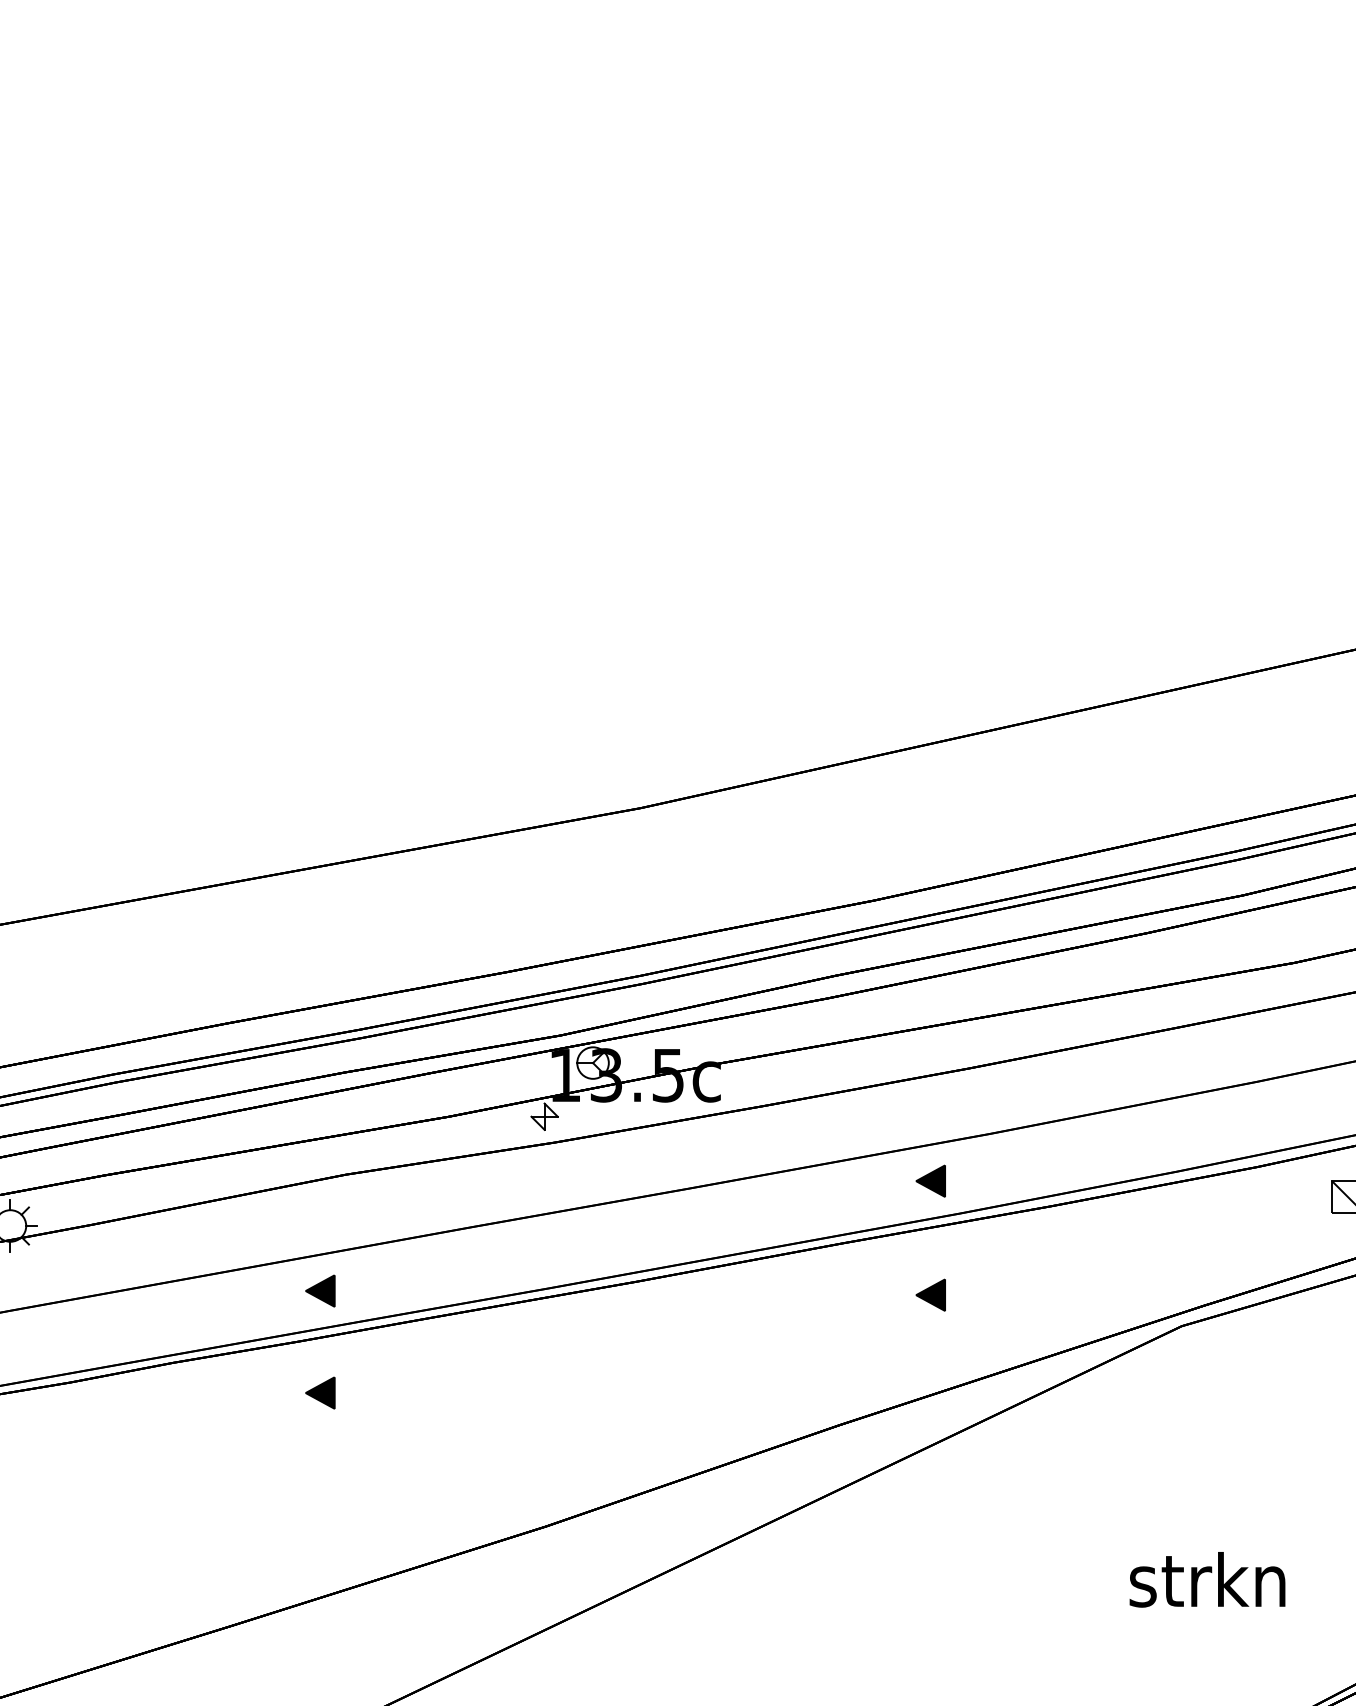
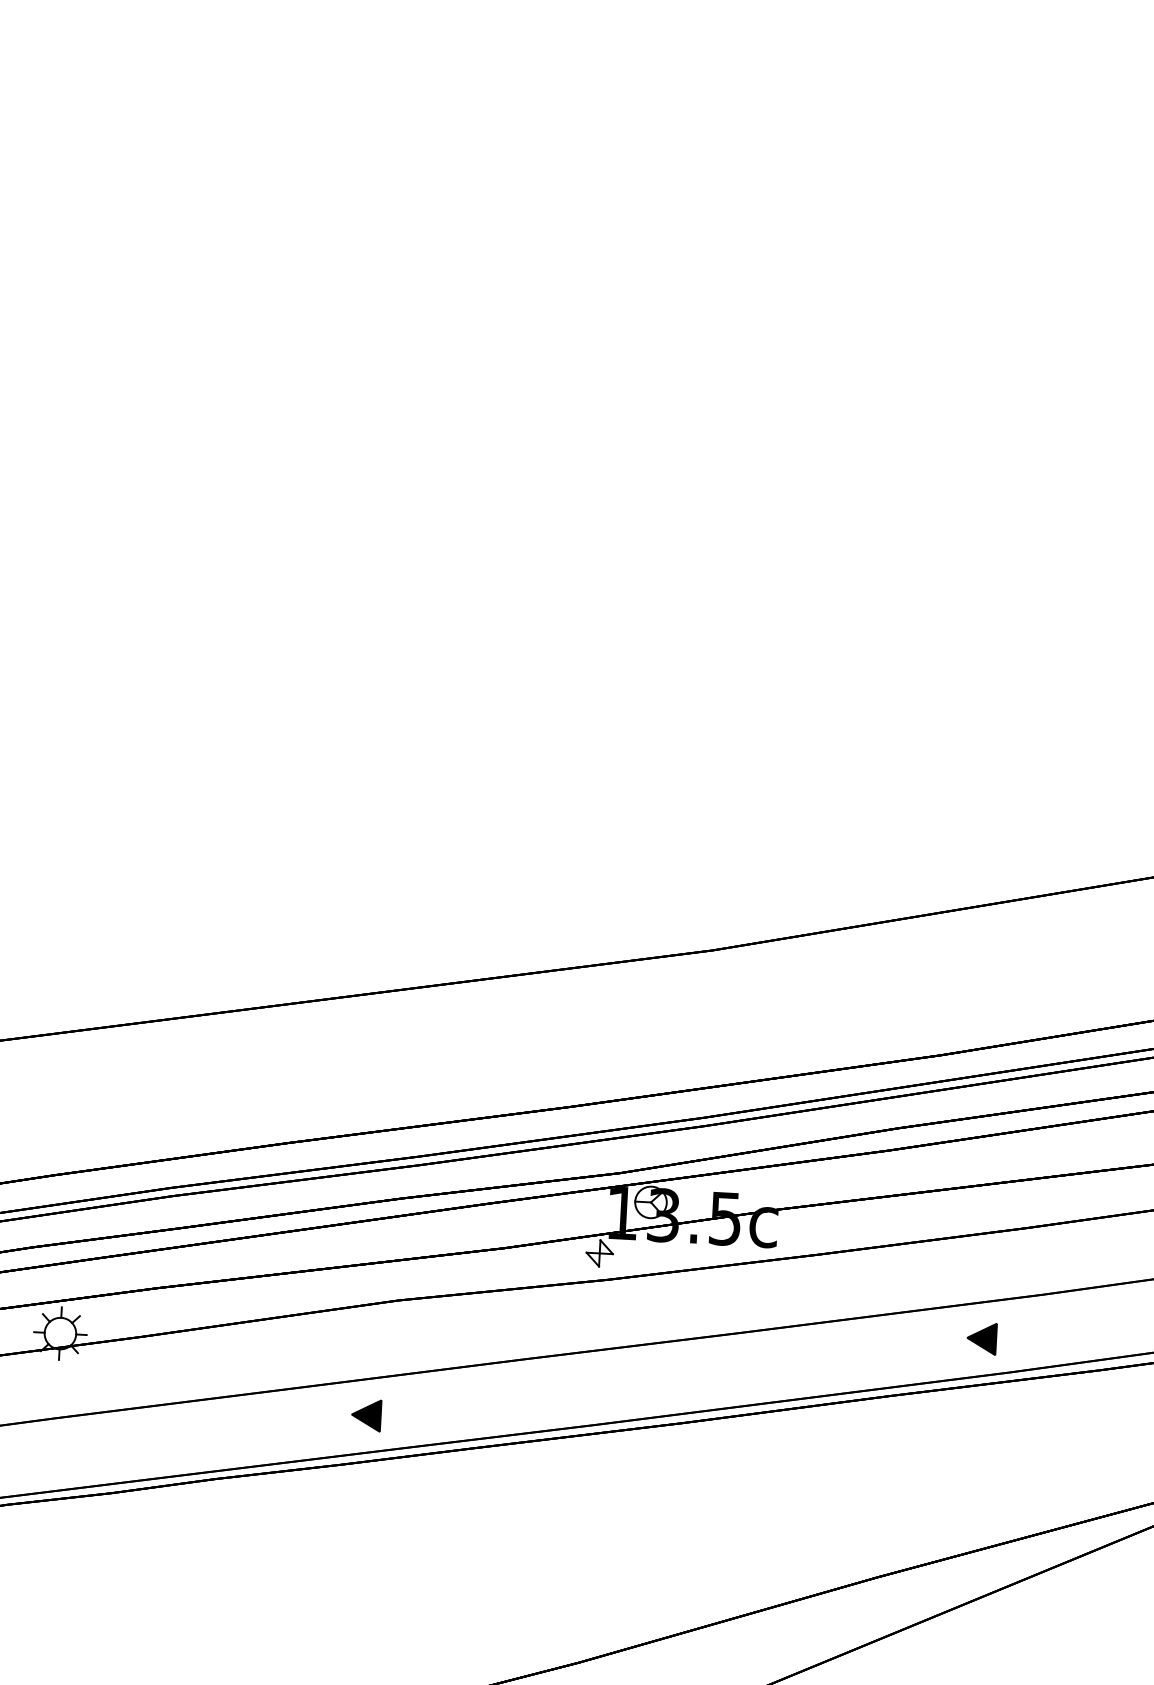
part: (930, 1294) -> (975, 1451), removed
part: (320, 1392) -> (361, 1516), removed

